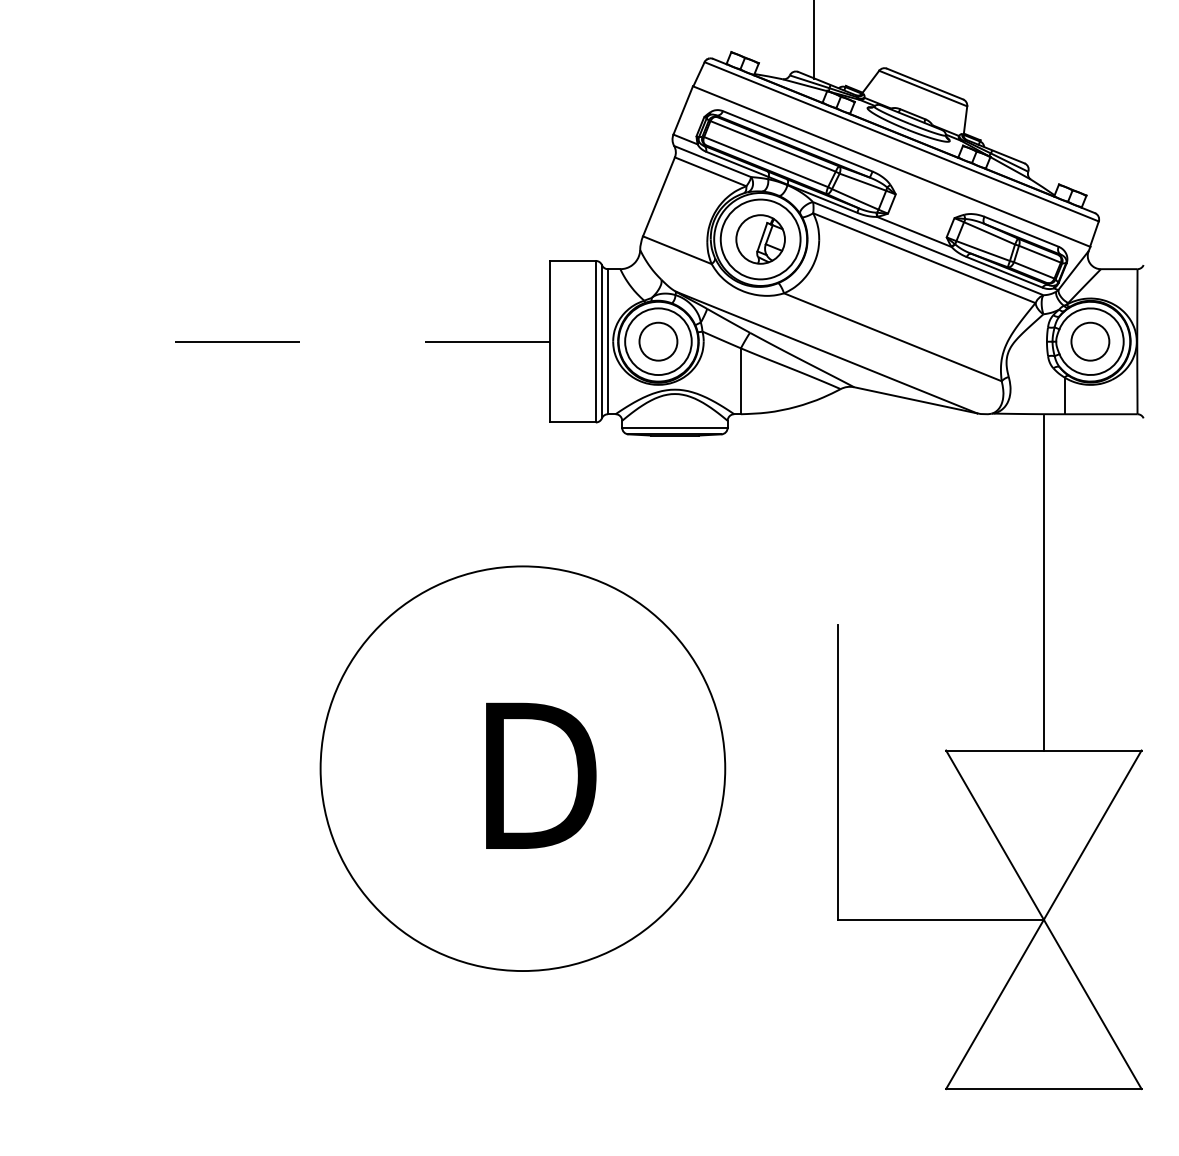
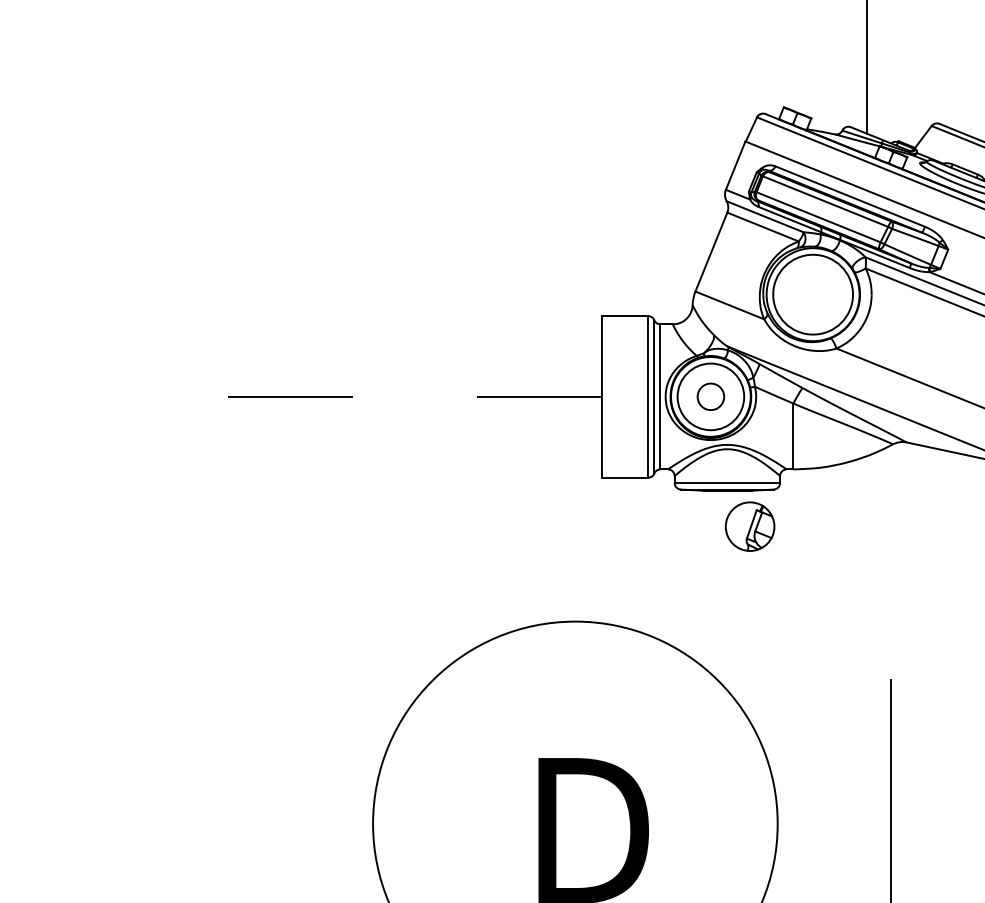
part: (760, 239) -> (749, 526), moved
circle: (658, 341) -> (710, 396), size x0.7

